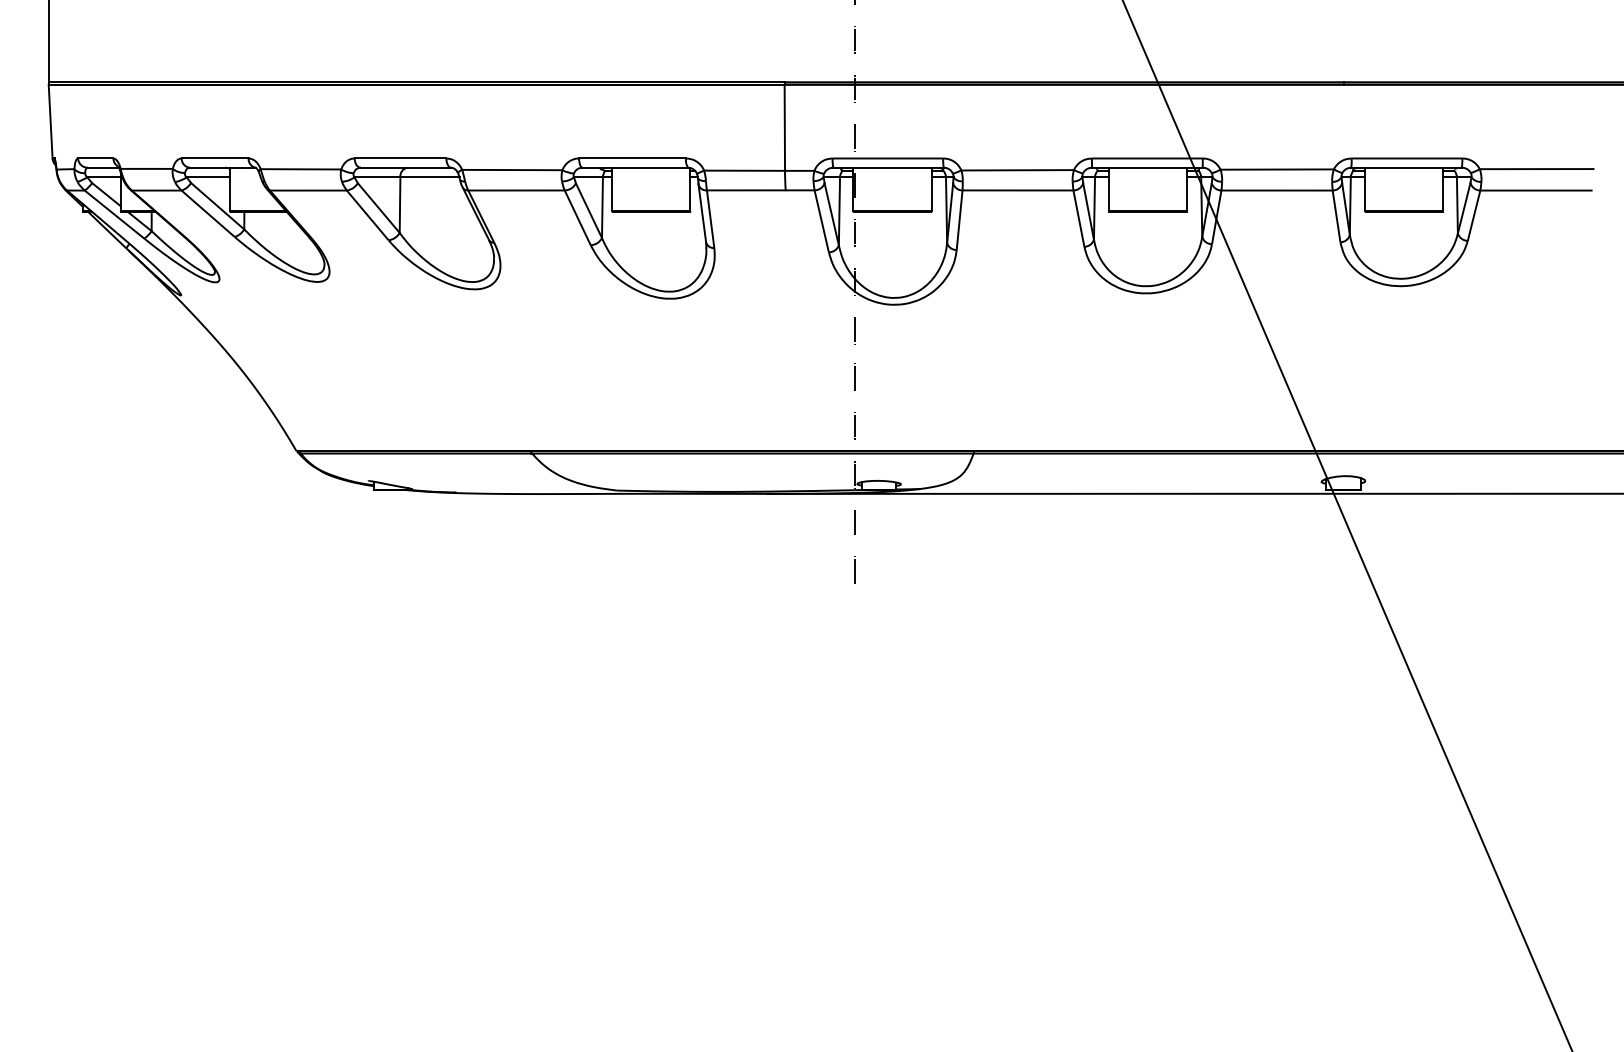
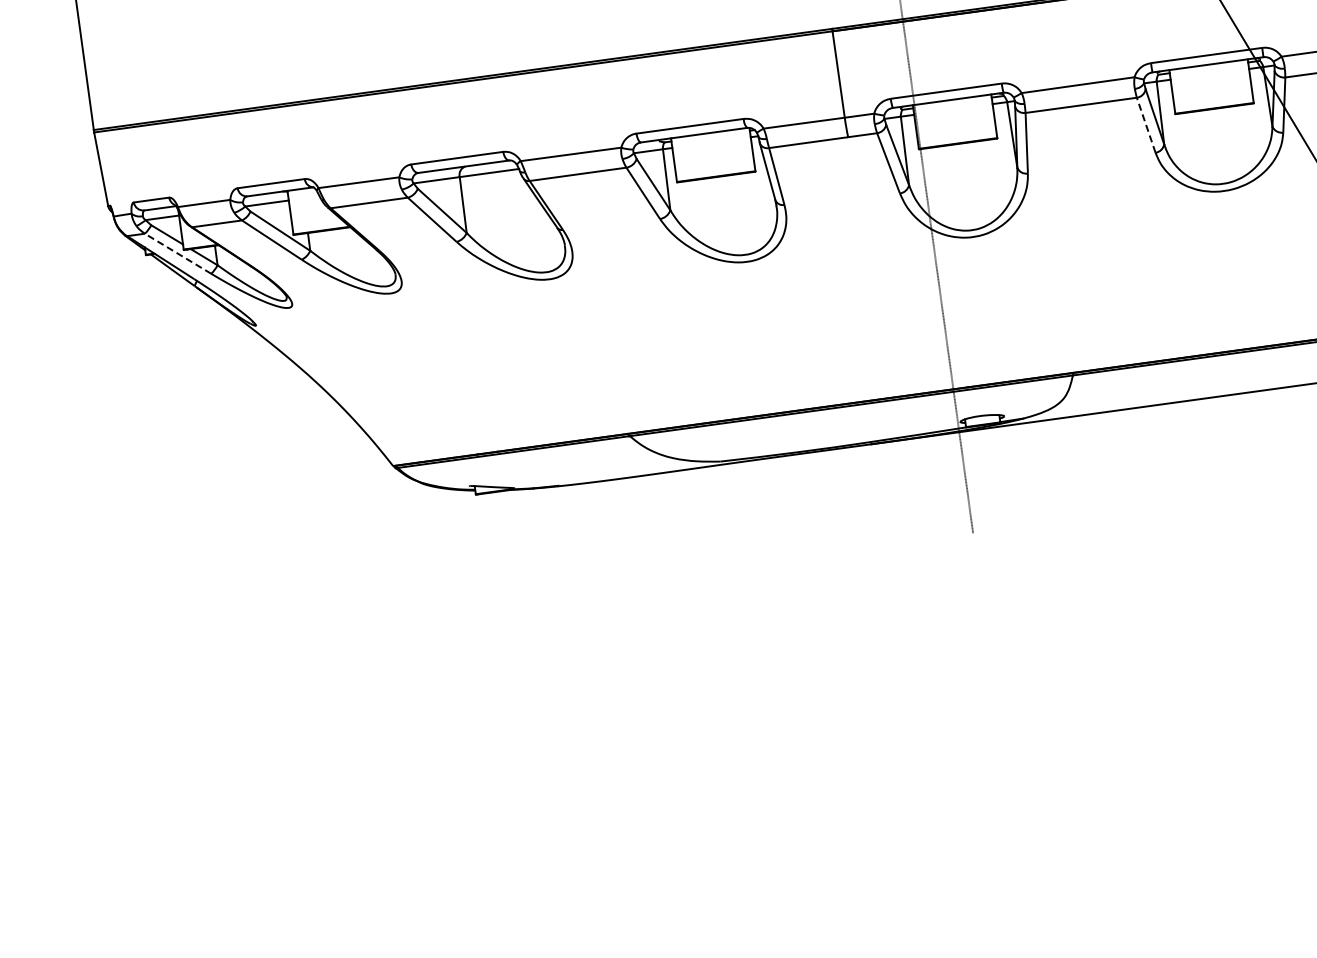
line: (114, 214) -> (178, 253), solid -> dashed
line: (1079, 219) -> (1146, 126), solid -> dashed

